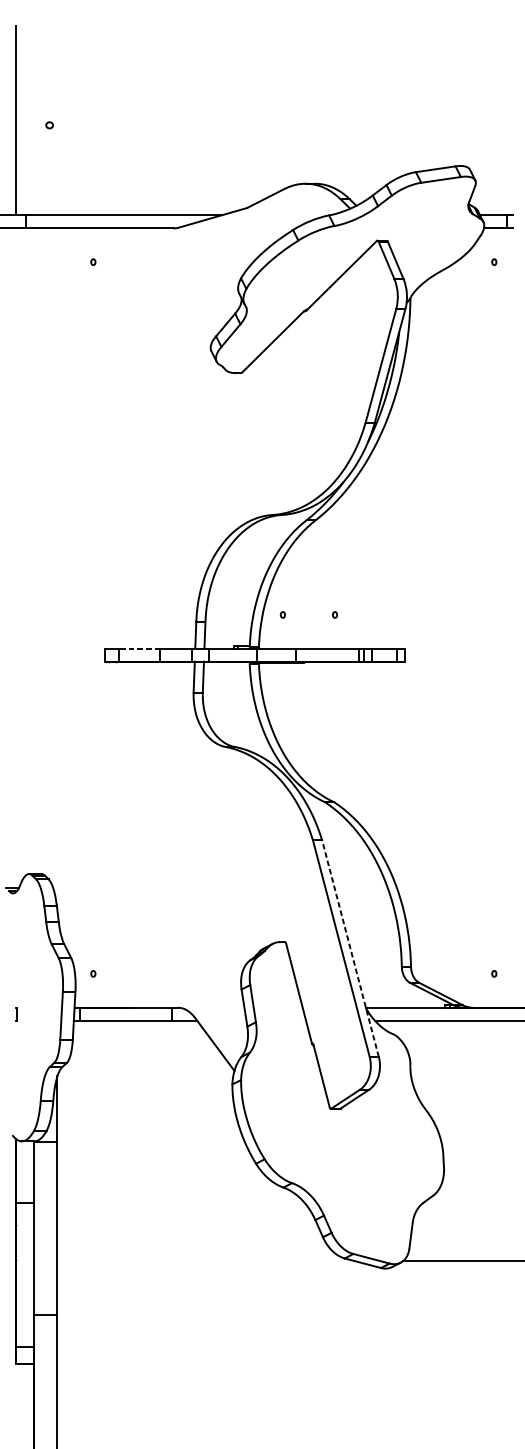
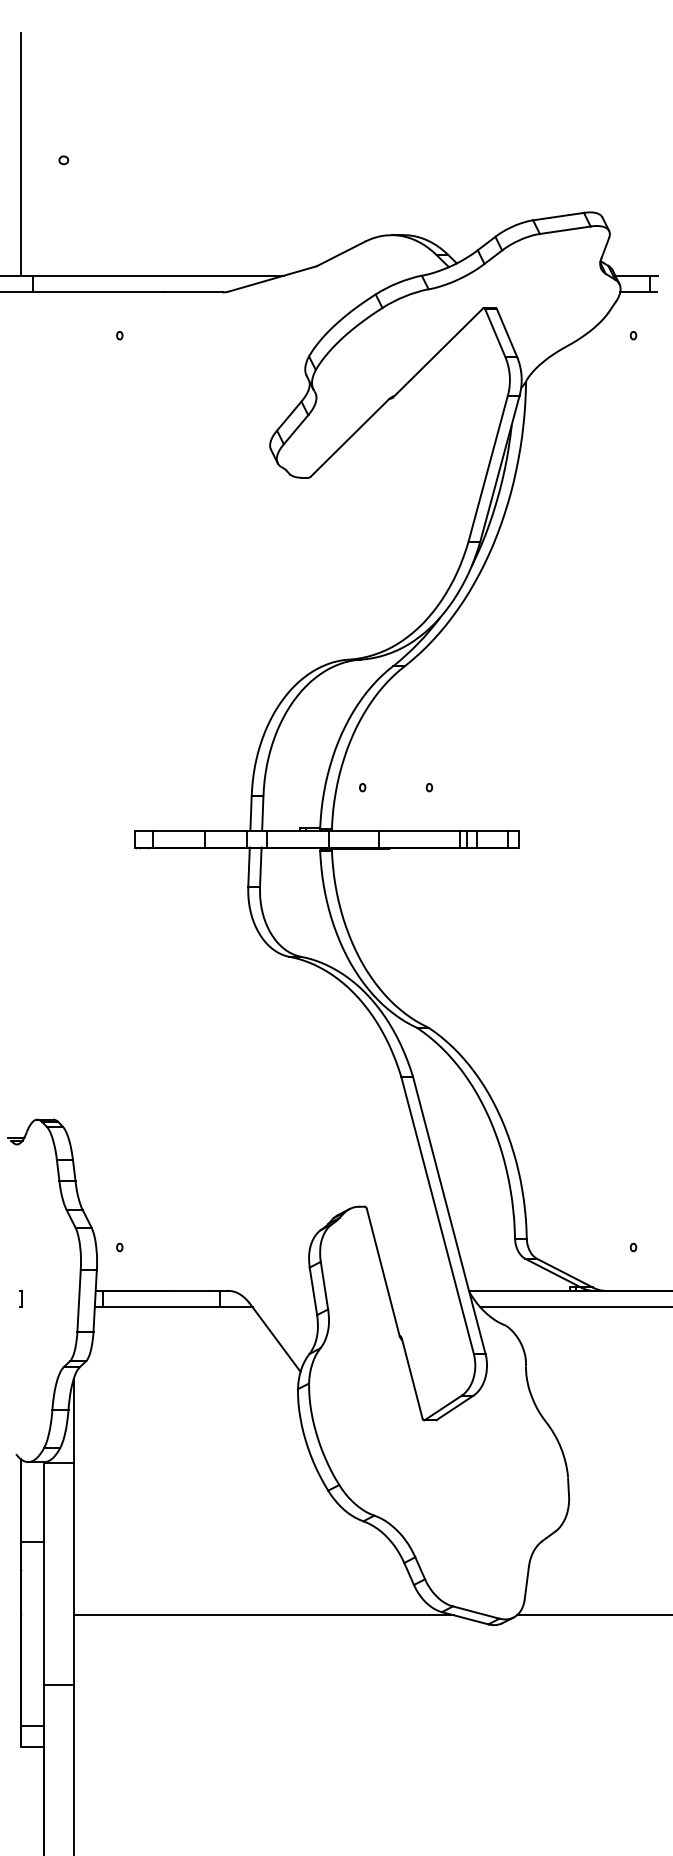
line: (139, 648) -> (178, 830), dashed -> solid
line: (350, 948) -> (449, 1214), dashed -> solid
line: (205, 1261) -> (263, 1615), added

